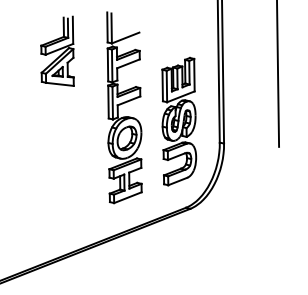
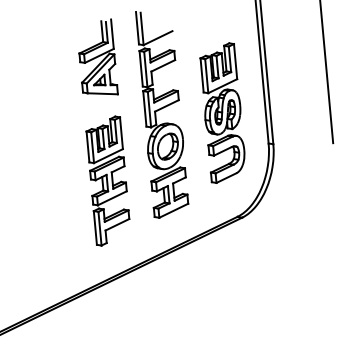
part: (58, 49) -> (98, 56), moved
part: (178, 120) -> (222, 112), moved
part: (69, 165) -> (107, 180), added

